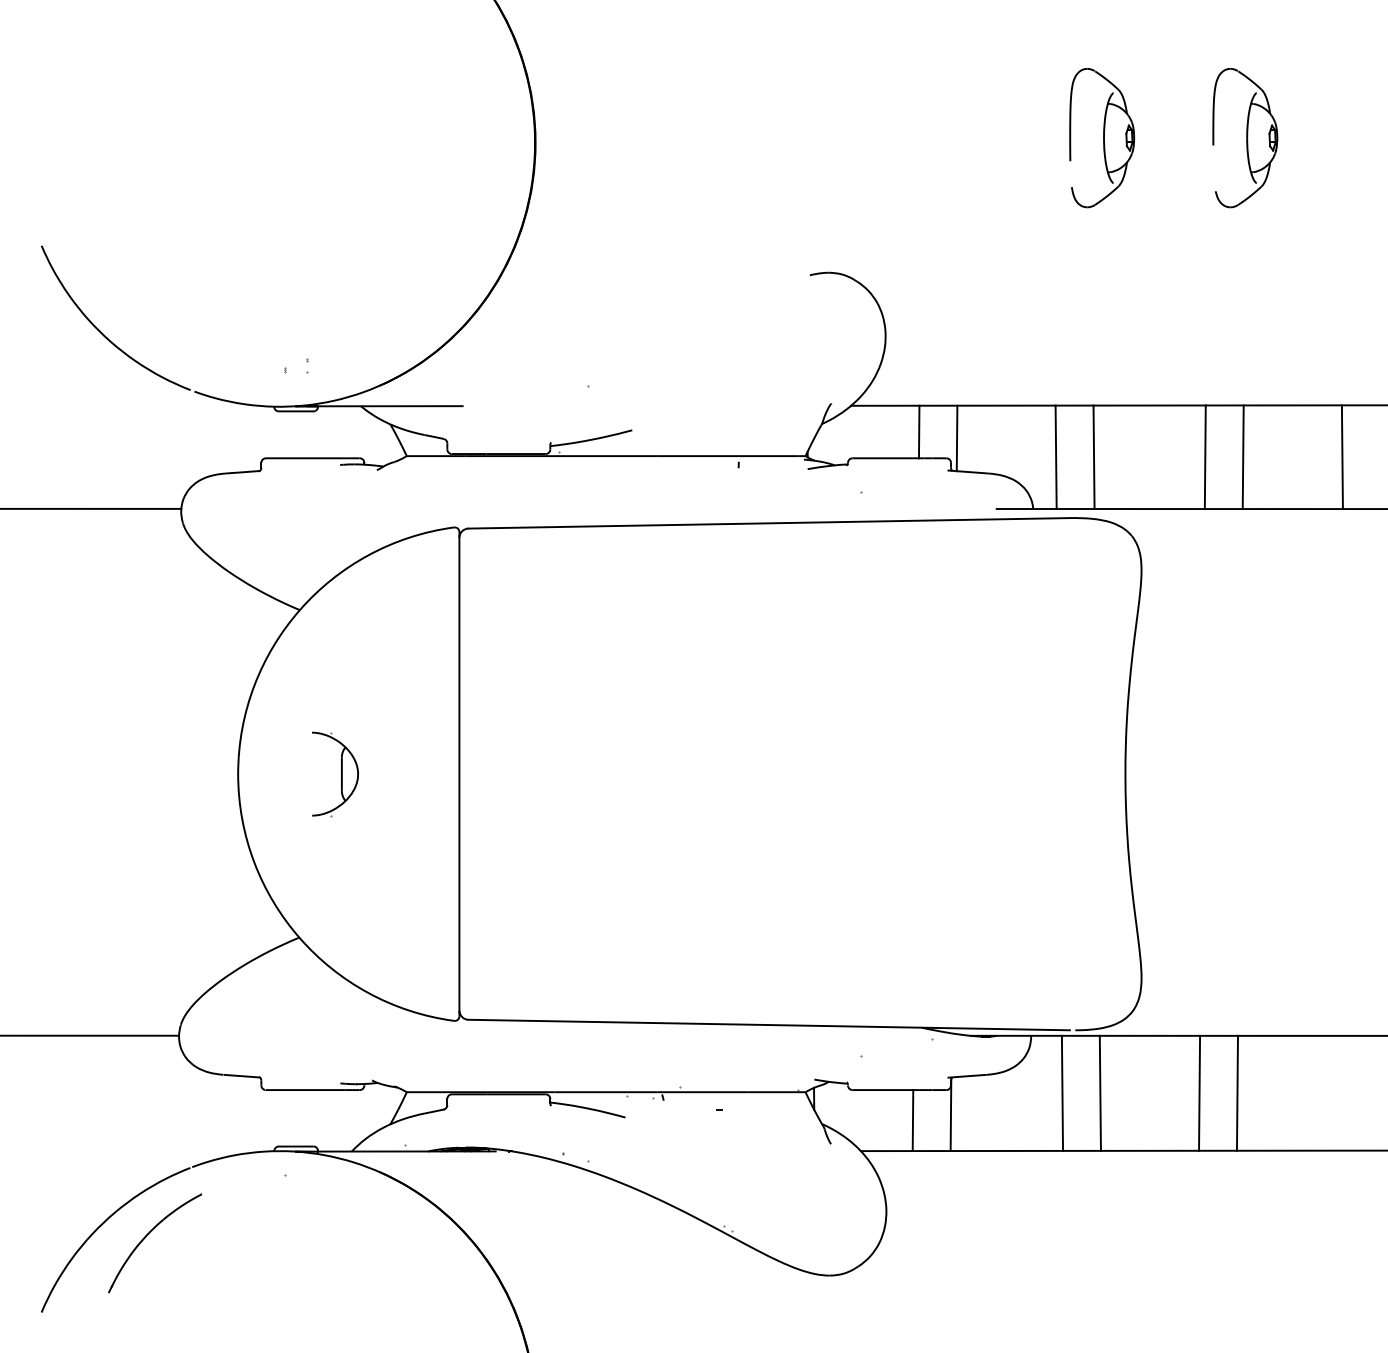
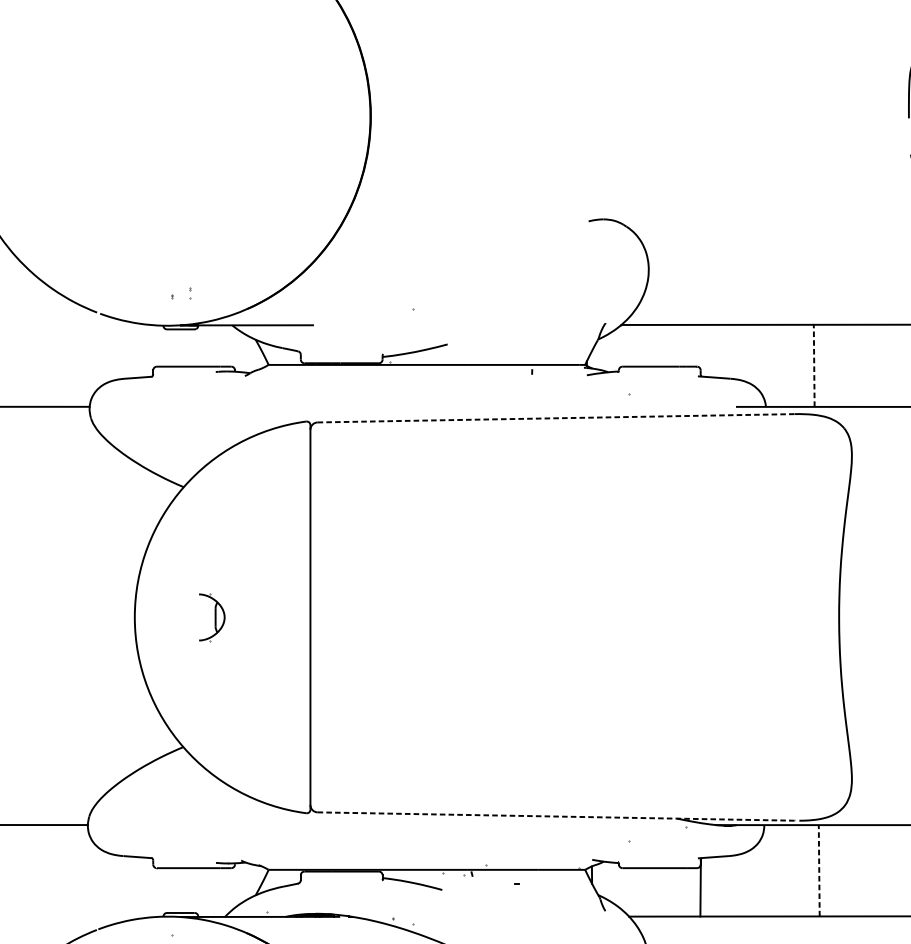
part: (1102, 138) -> (820, 112), removed
line: (918, 431) -> (674, 345), removed
line: (956, 438) -> (705, 350), removed
line: (1055, 457) -> (783, 366), removed
line: (1094, 457) -> (814, 366), solid -> dashed
line: (1204, 457) -> (901, 366), removed
line: (769, 523) -> (556, 418), solid -> dashed
part: (335, 774) -> (212, 617), size x0.7
line: (769, 1025) -> (556, 816), solid -> dashed
line: (1062, 1092) -> (789, 870), removed
line: (1199, 1092) -> (897, 870), removed
line: (1100, 1093) -> (819, 870), solid -> dashed
line: (912, 1120) -> (670, 892), removed

